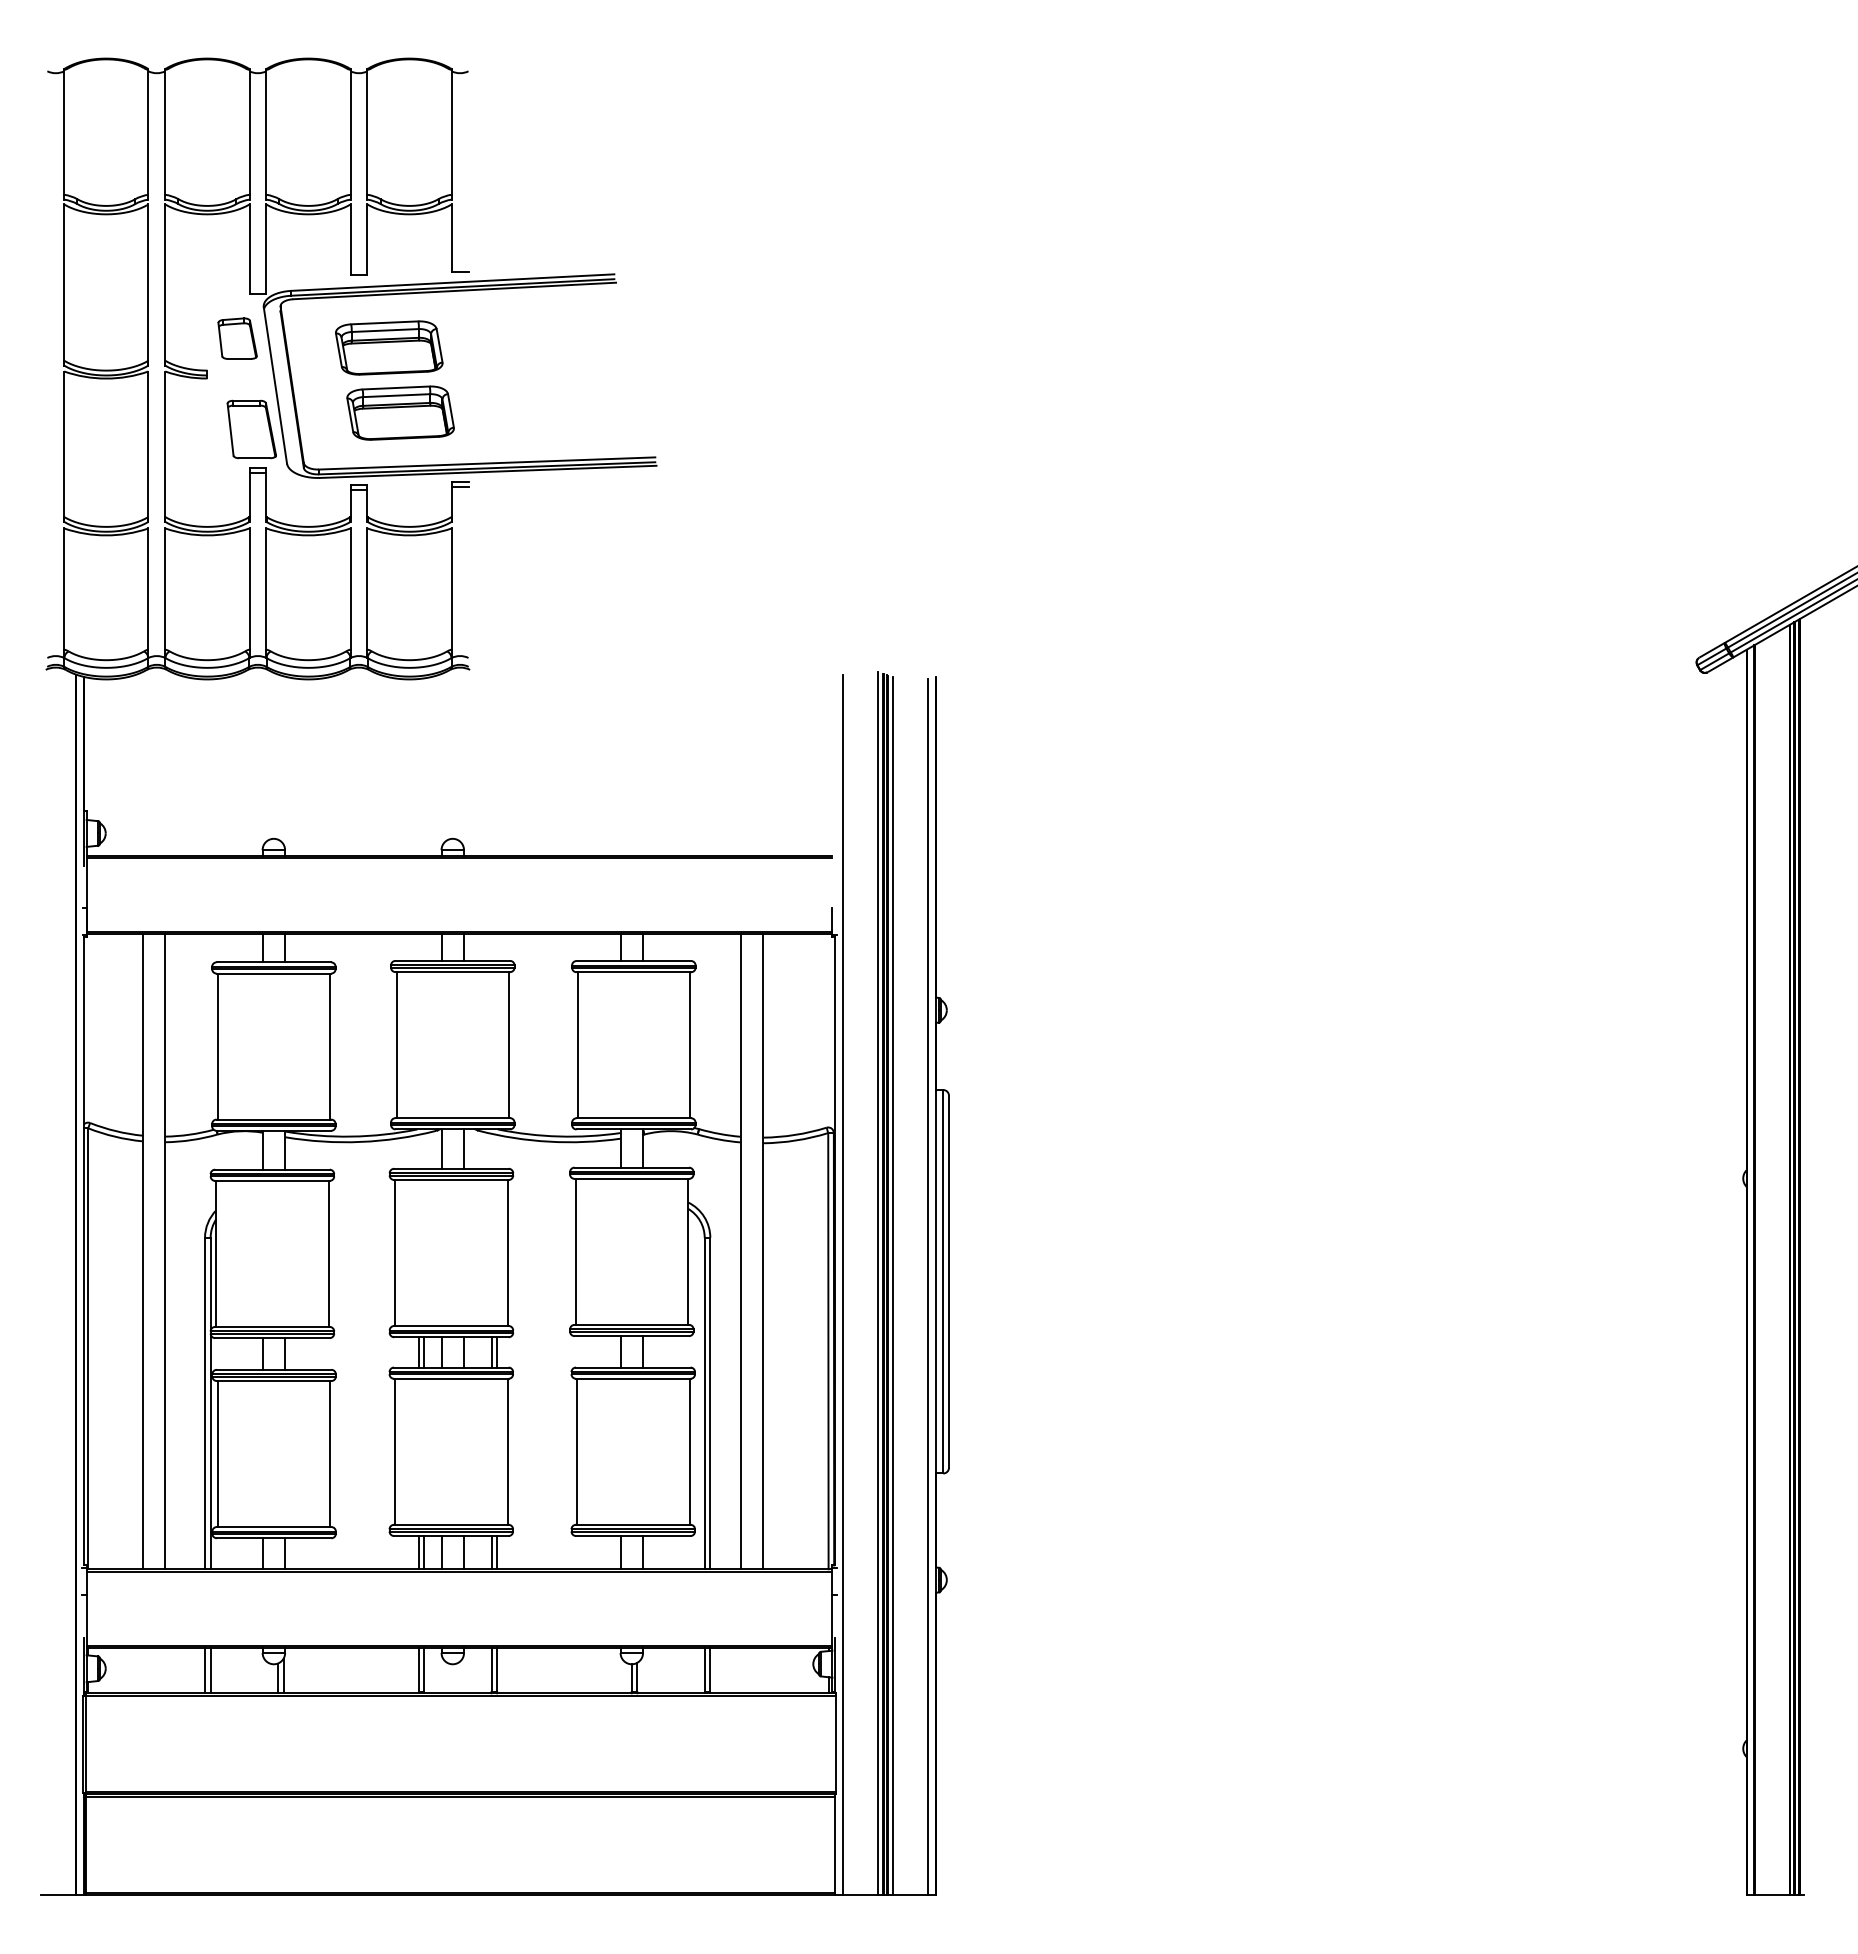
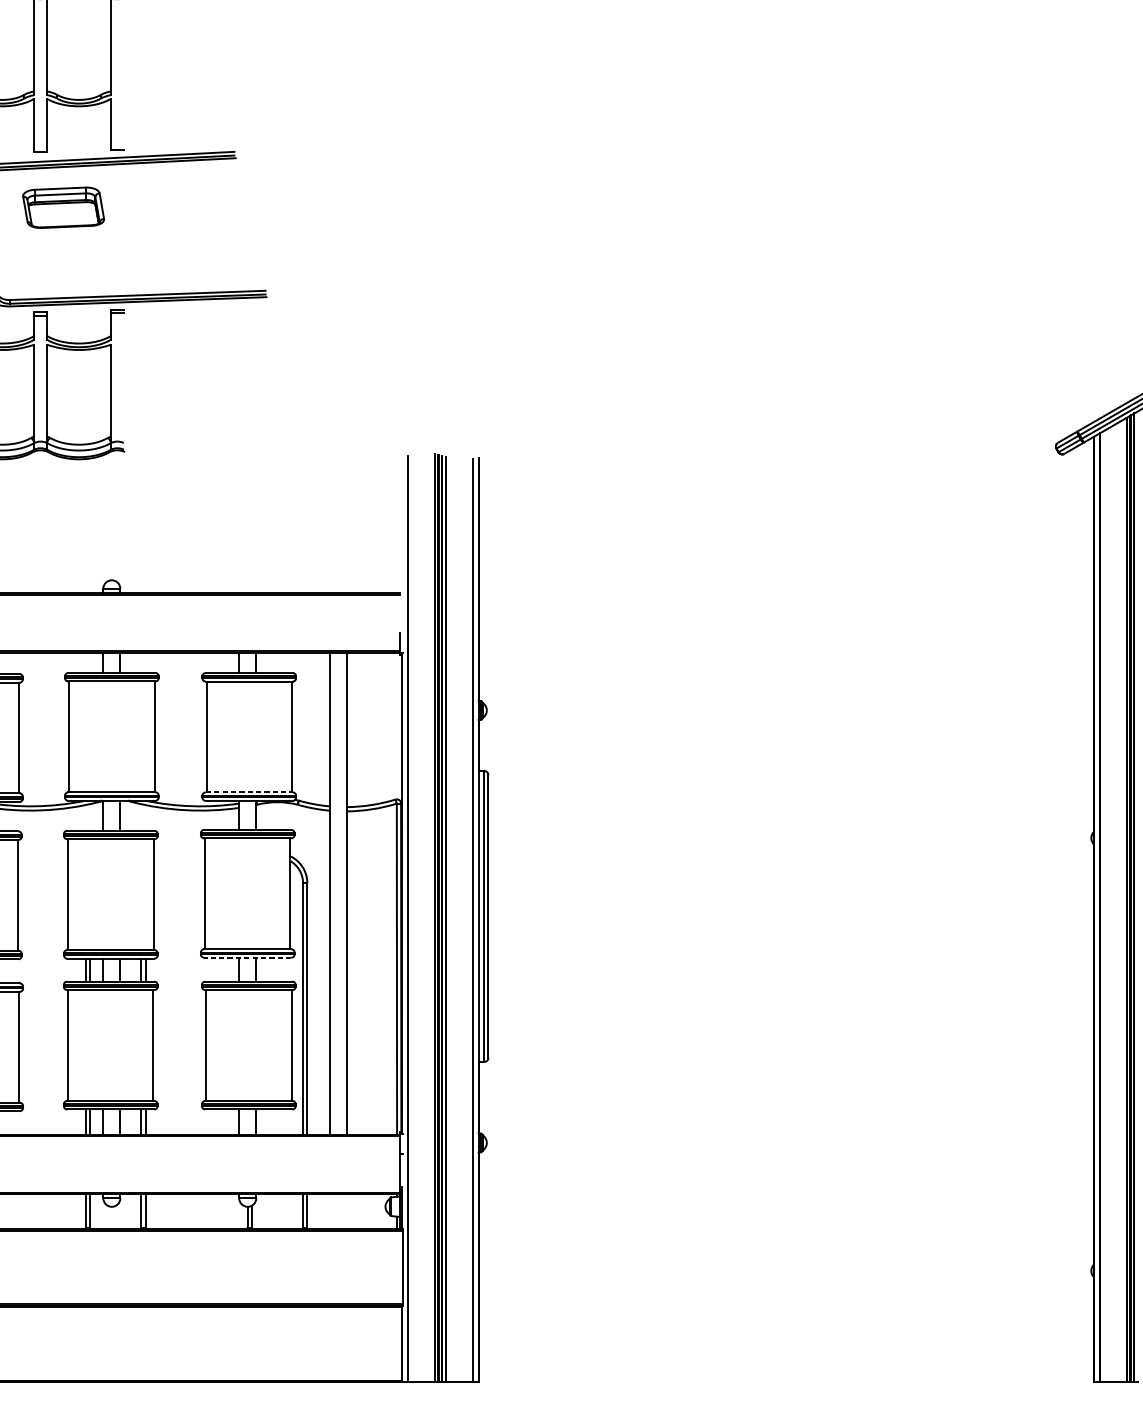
part: (400, 412) -> (72, 256), removed
line: (634, 1118) -> (249, 792), solid -> dashed
line: (631, 1336) -> (247, 958), solid -> dashed

